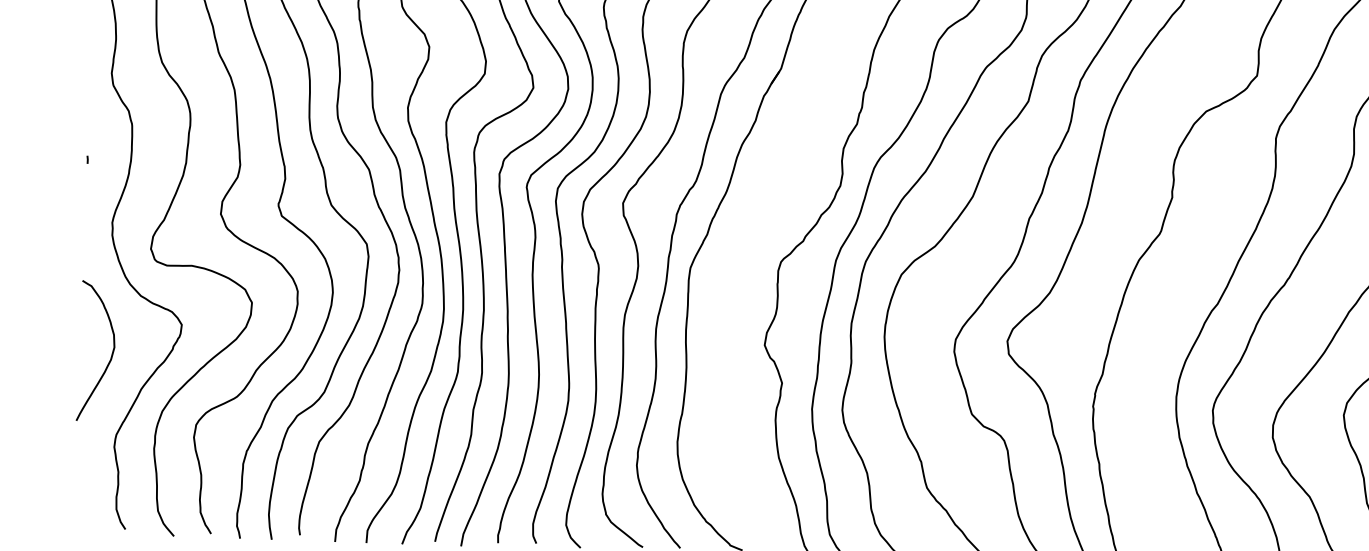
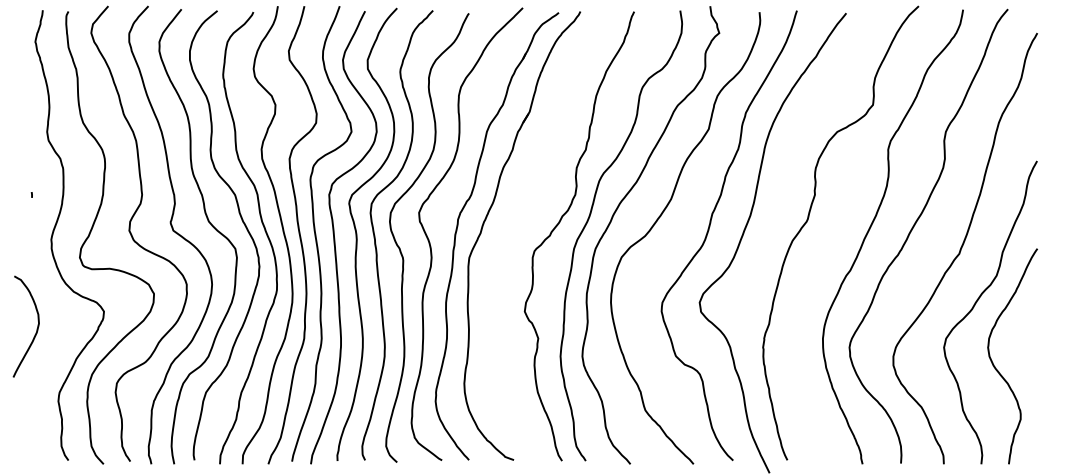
curve: (110, 354) -> (36, 328), moved

